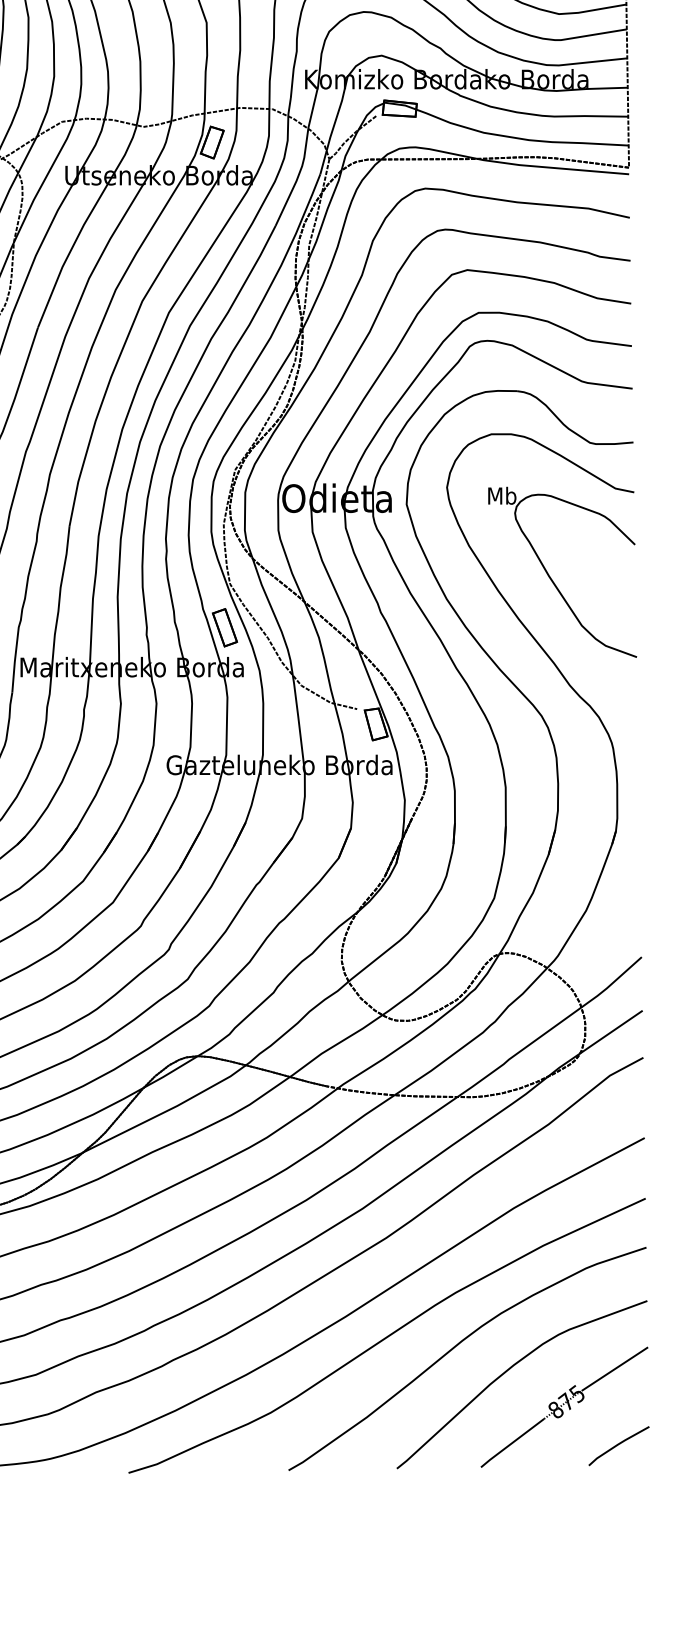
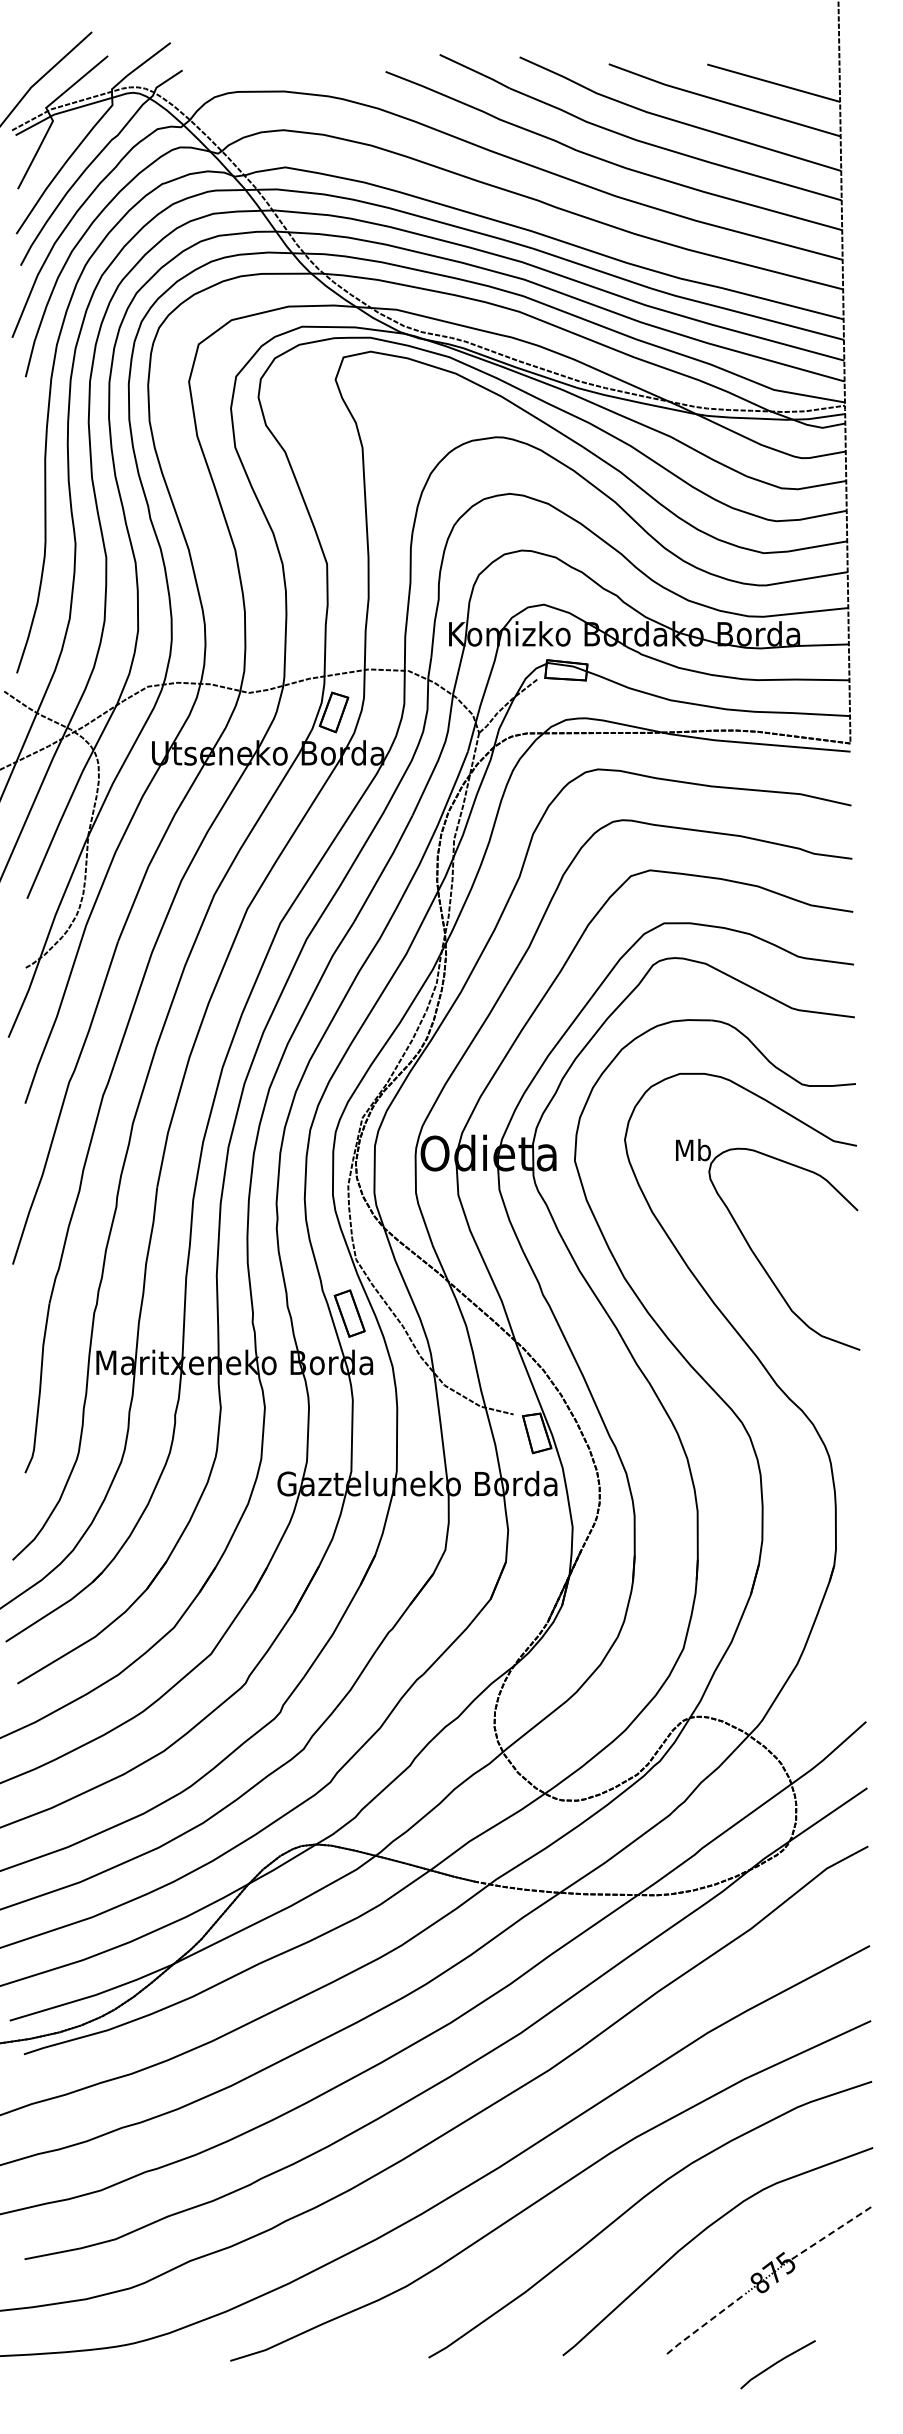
line: (615, 1368) -> (833, 2231), solid -> dashed
line: (512, 1442) -> (705, 2323), solid -> dashed
line: (618, 1445) -> (777, 2363), moved

